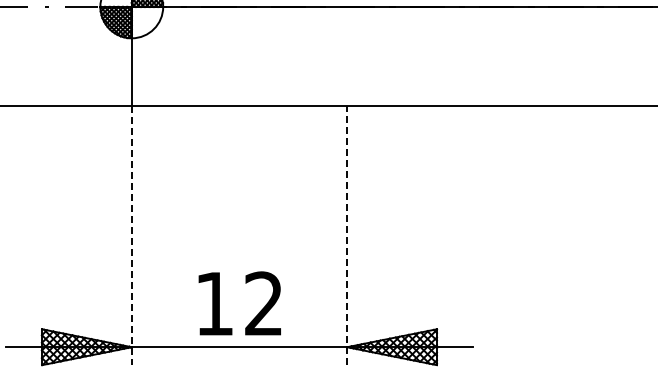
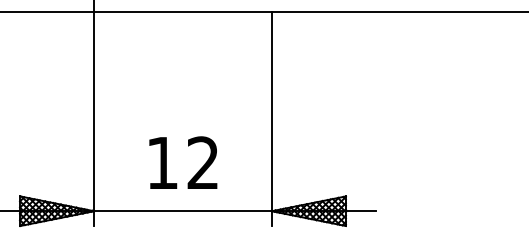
line: (131, 235) -> (93, 119), dashed -> solid
line: (347, 235) -> (272, 119), dashed -> solid
text: (239, 303) -> (183, 162), moved

